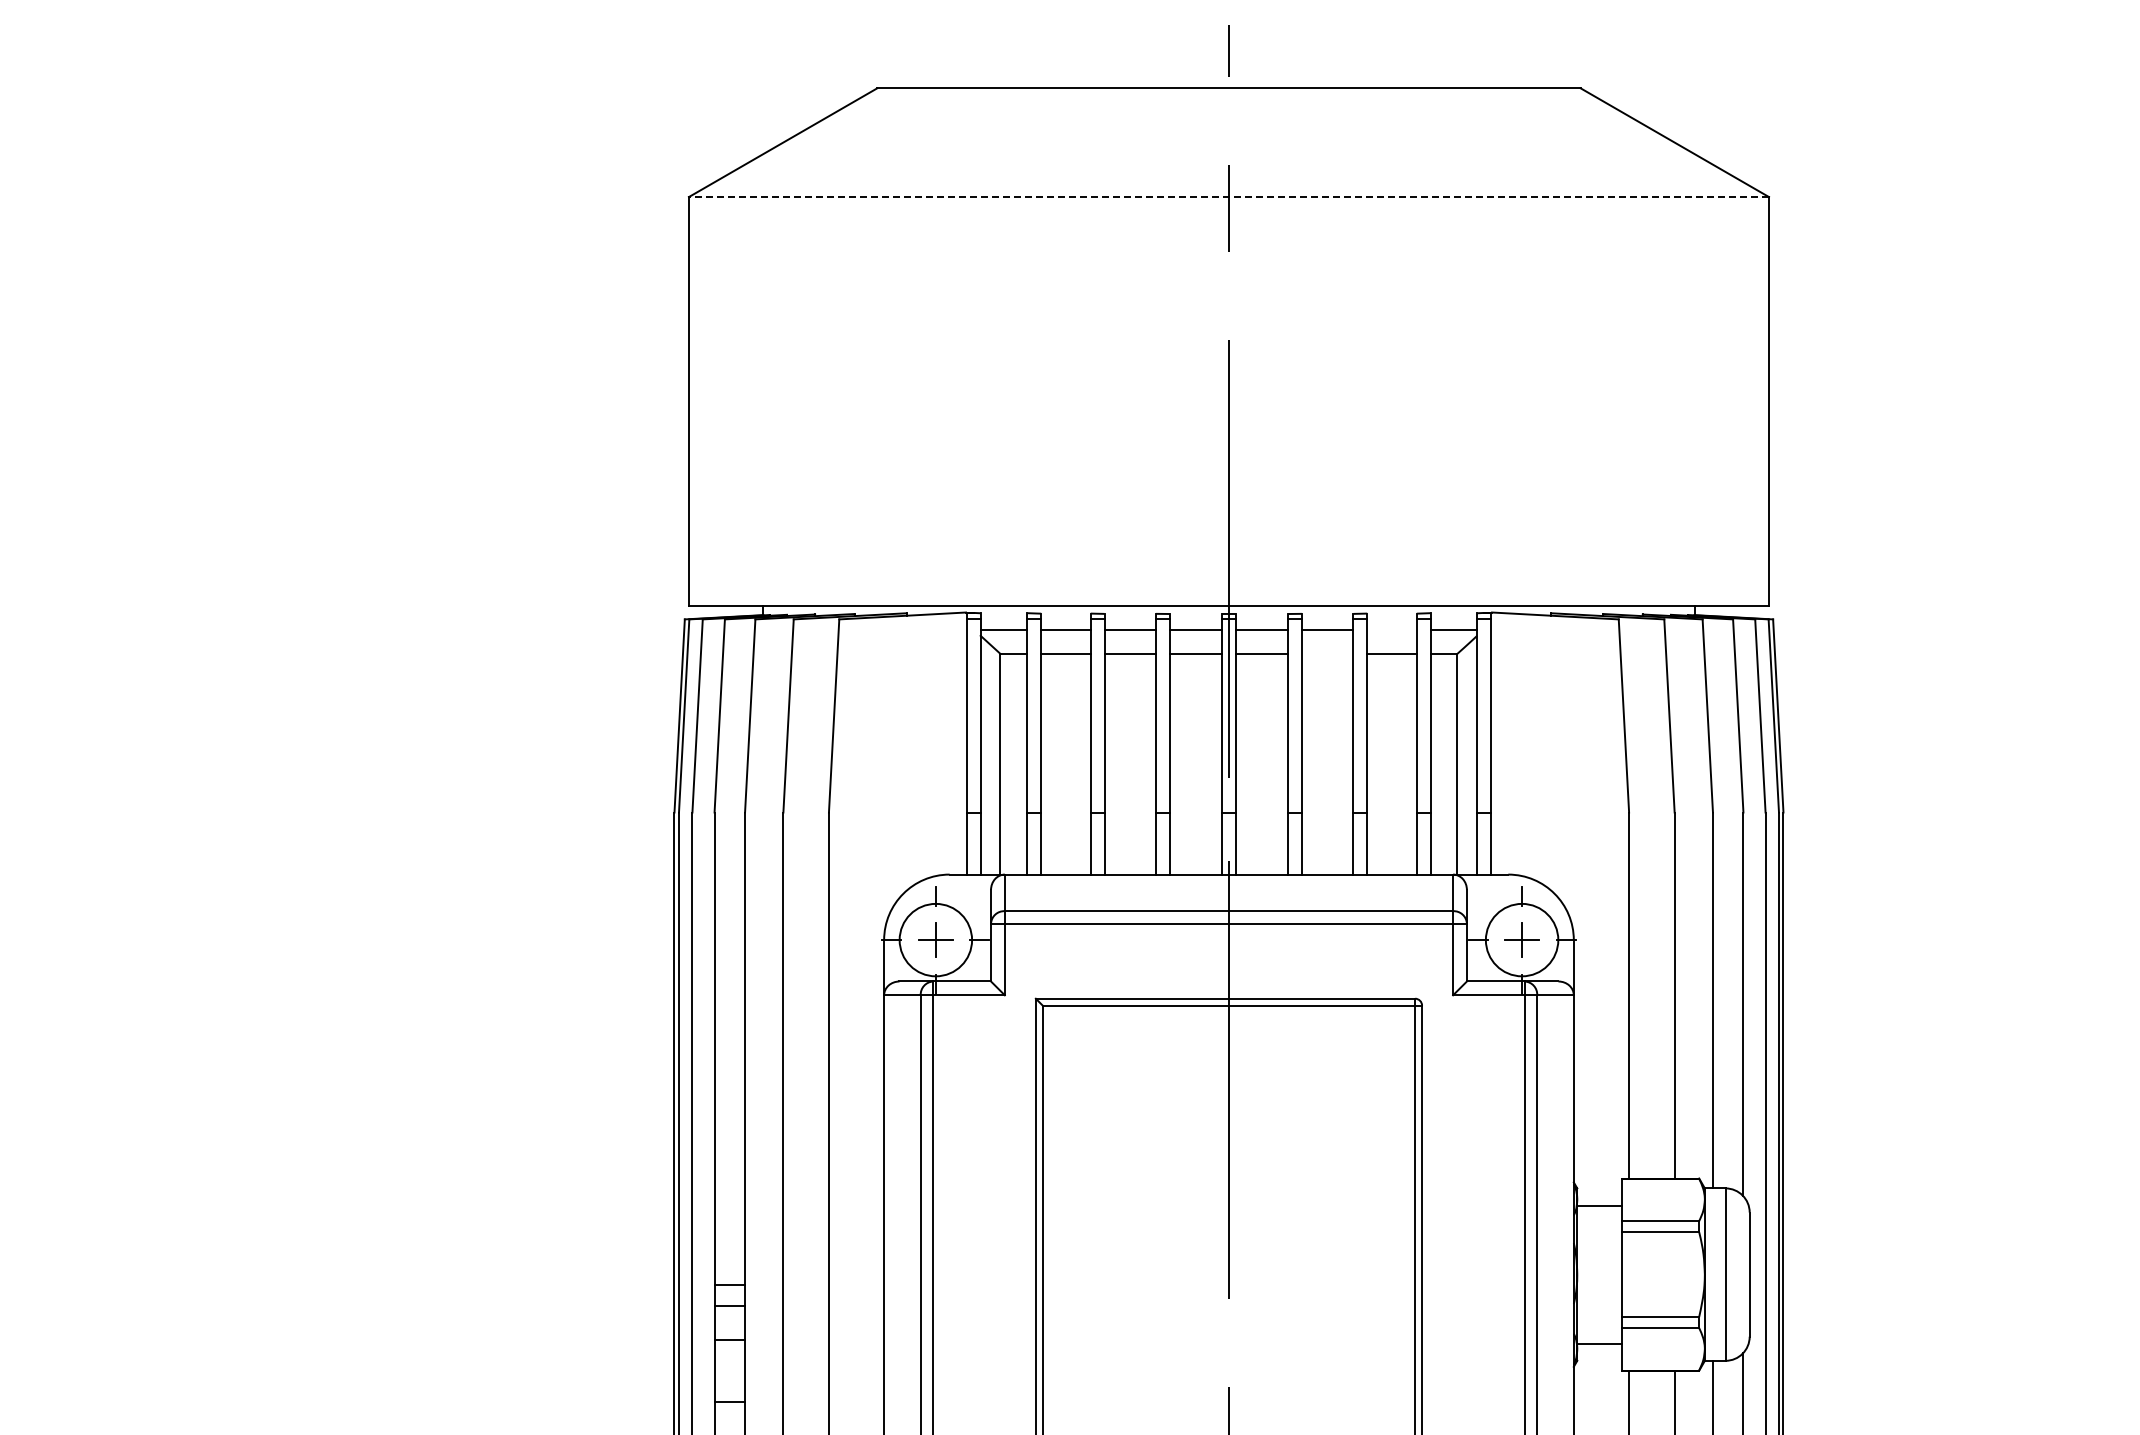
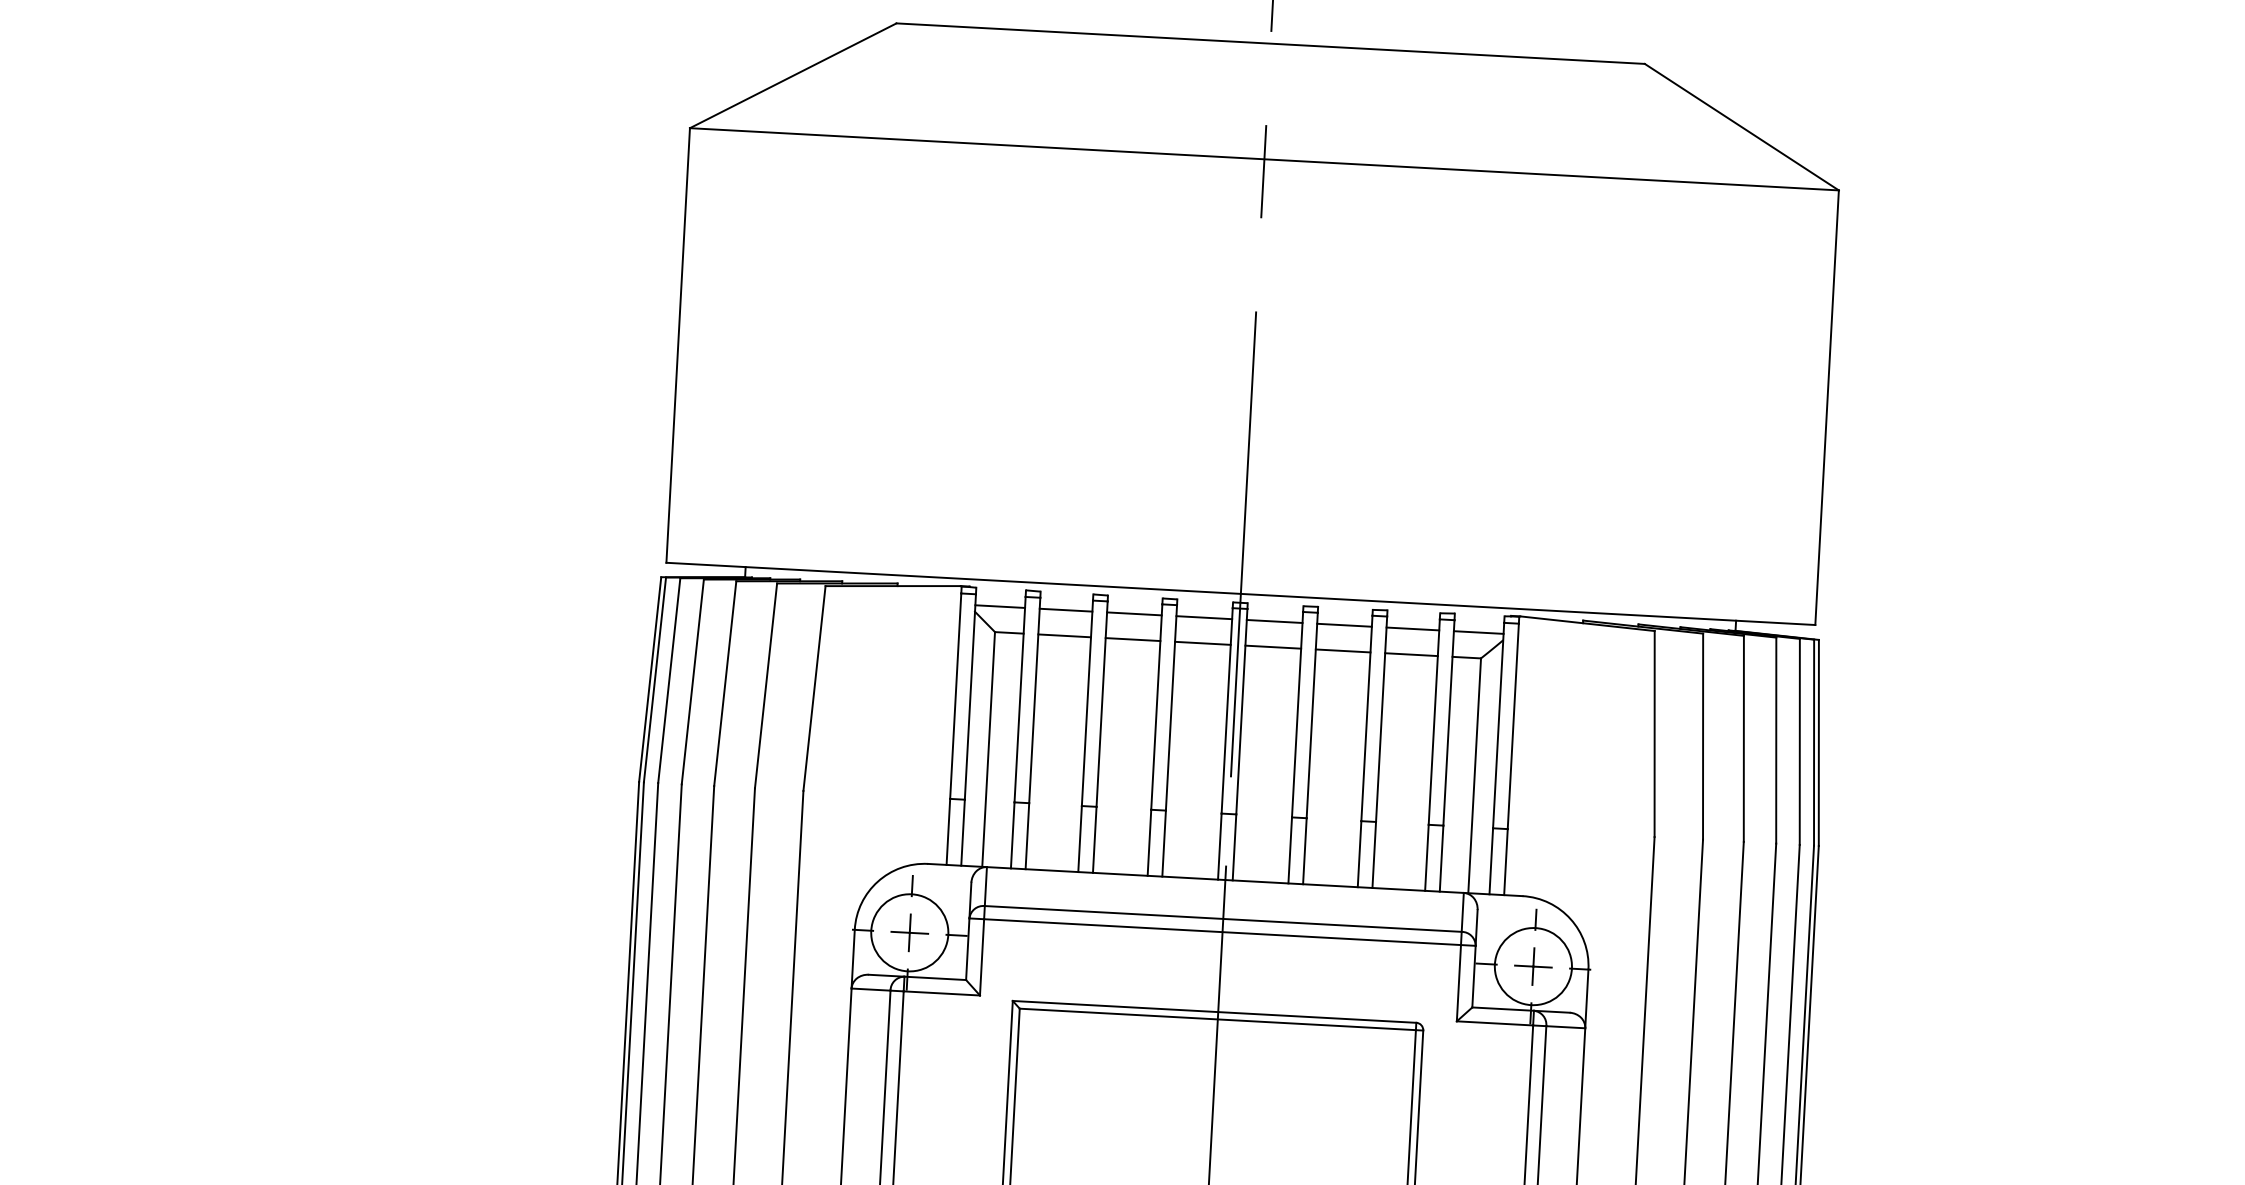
line: (1228, 197) -> (1263, 159), dashed -> solid
line: (1391, 629) -> (1412, 628), added
line: (1327, 653) -> (1342, 650), added

